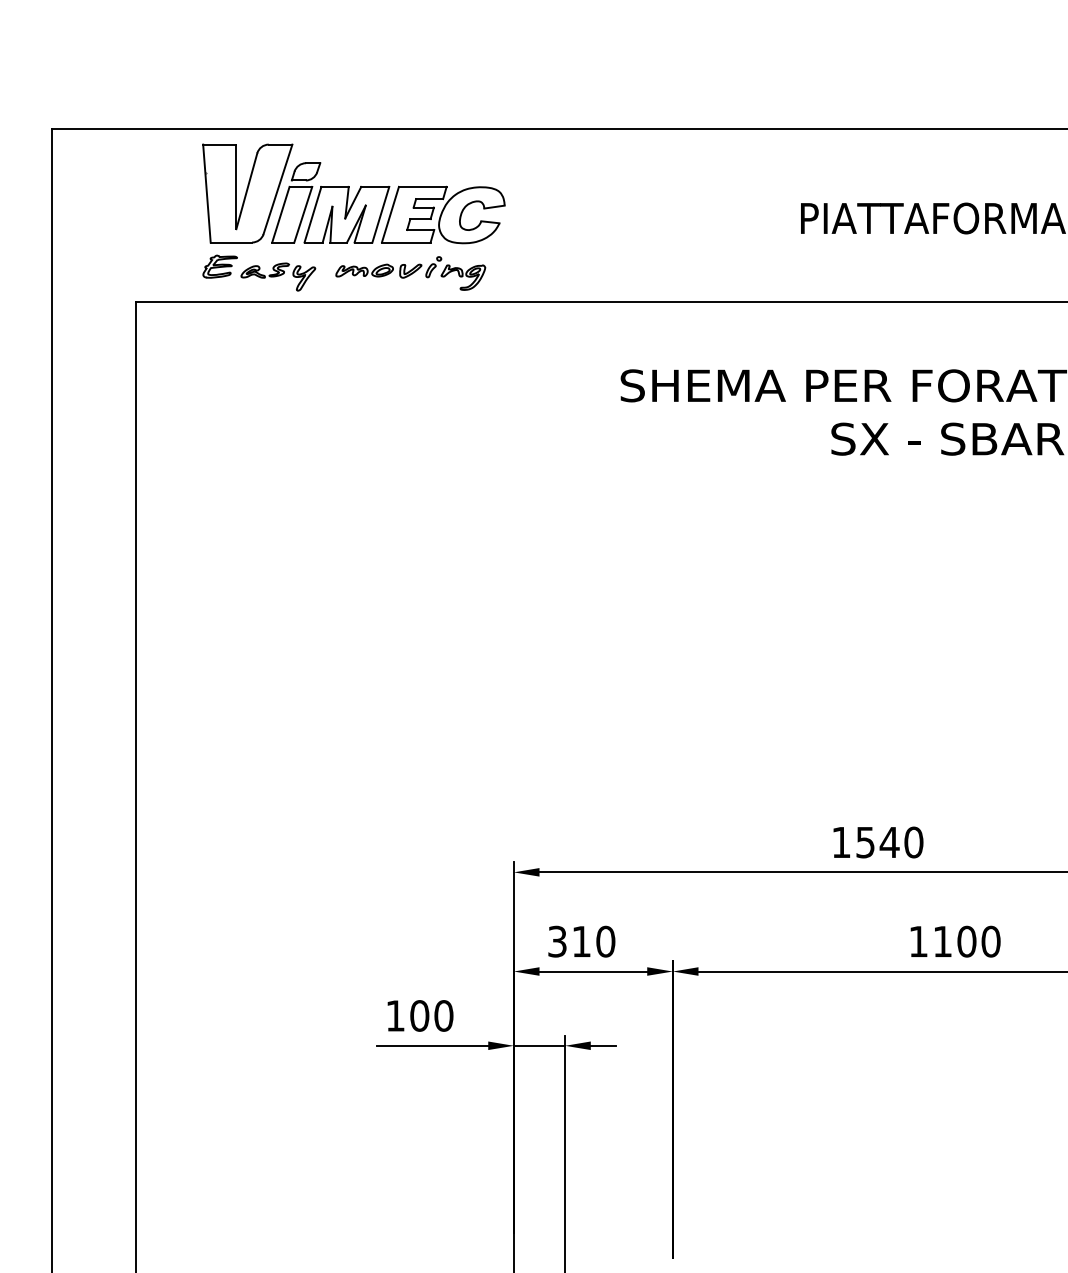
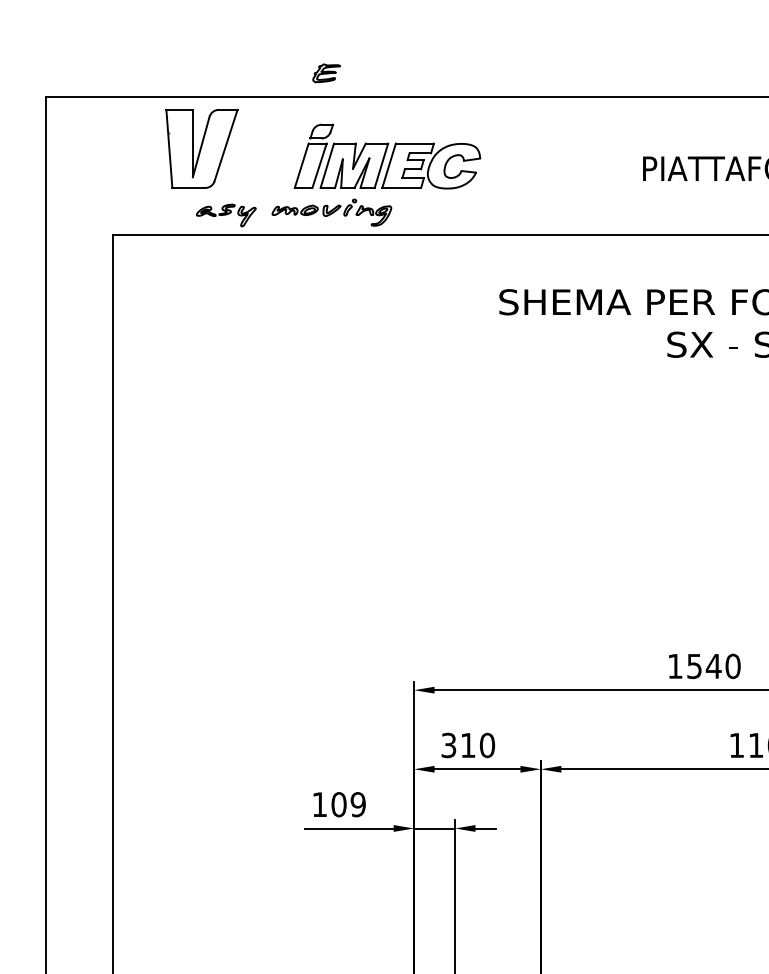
part: (388, 203) -> (387, 156), moved
part: (219, 266) -> (326, 73), moved
text: (443, 1015) -> (358, 804), 100 -> 109

